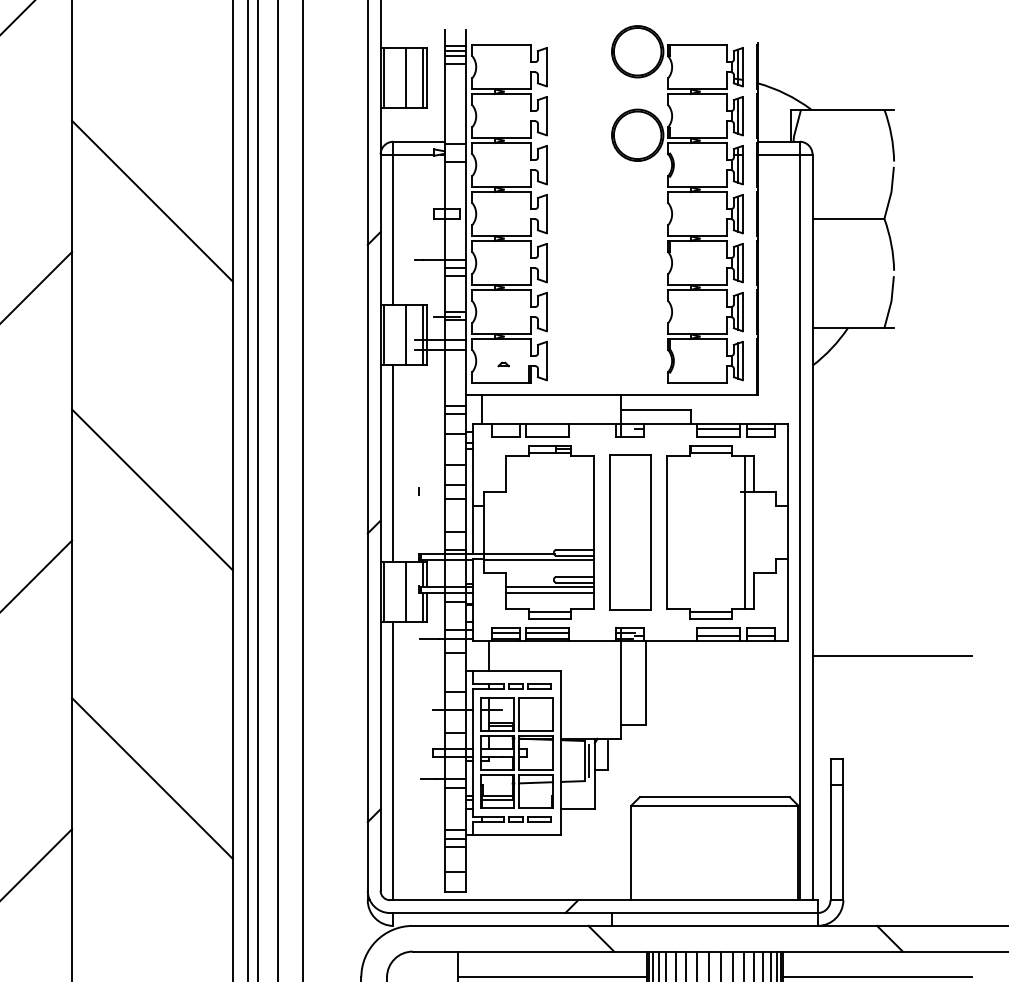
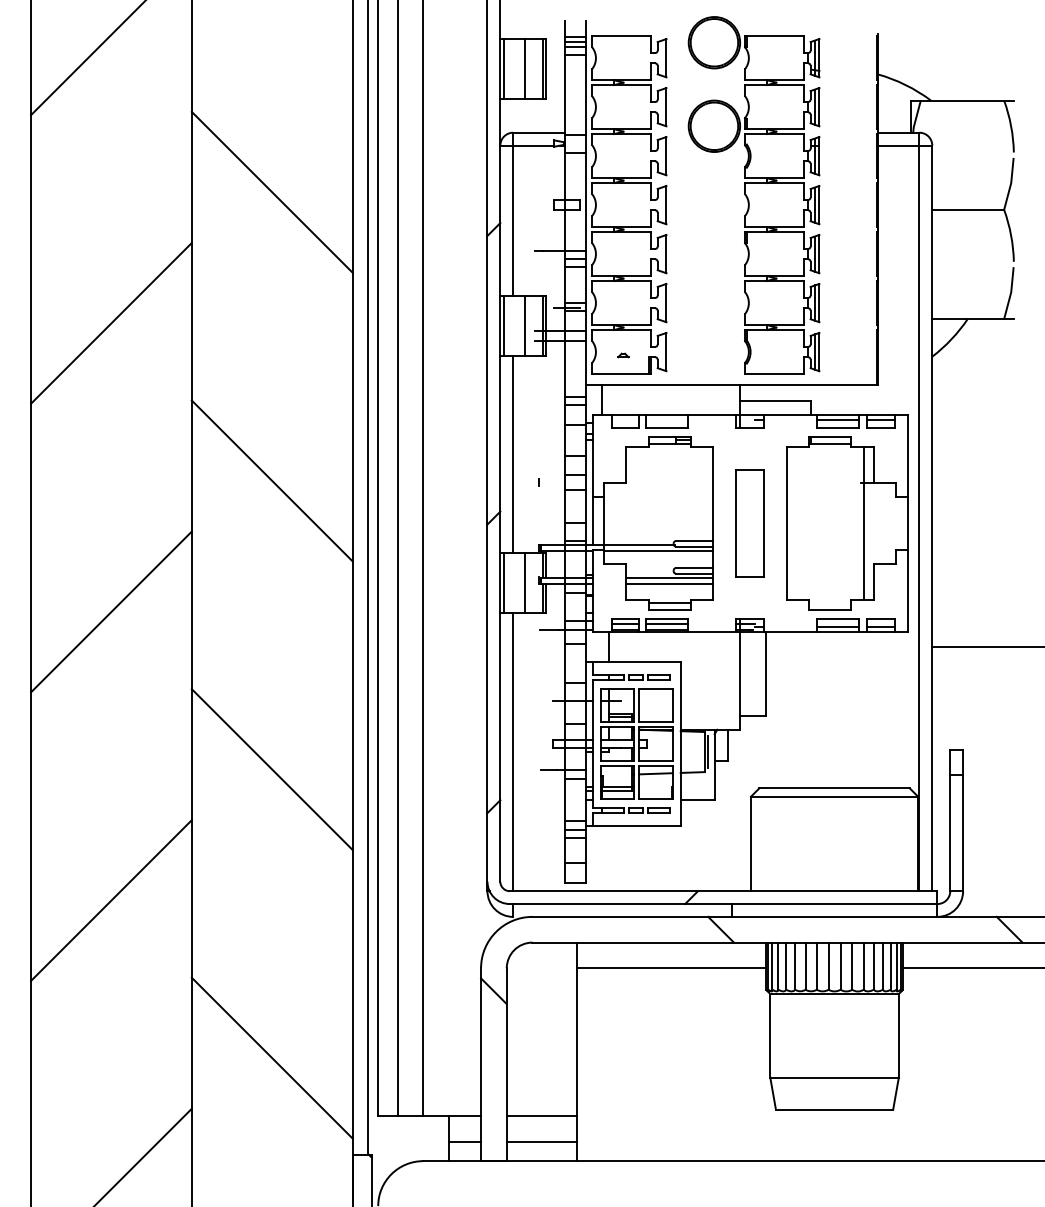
part: (676, 204) -> (753, 195), moved
part: (629, 532) -> (749, 523), size x0.7
line: (710, 611) -> (830, 602), removed

